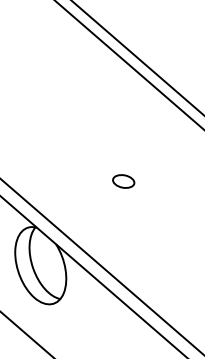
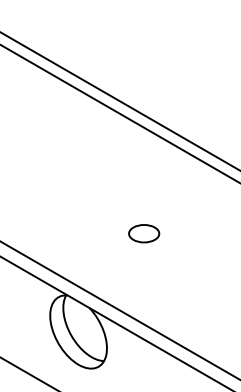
part: (123, 181) -> (143, 233), size x1.4

